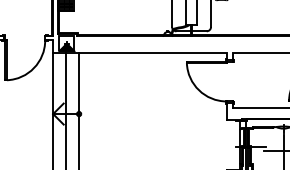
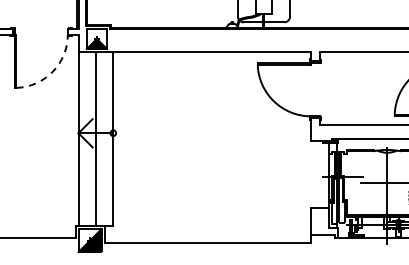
arc: (33, 67) -> (52, 71), solid -> dashed

